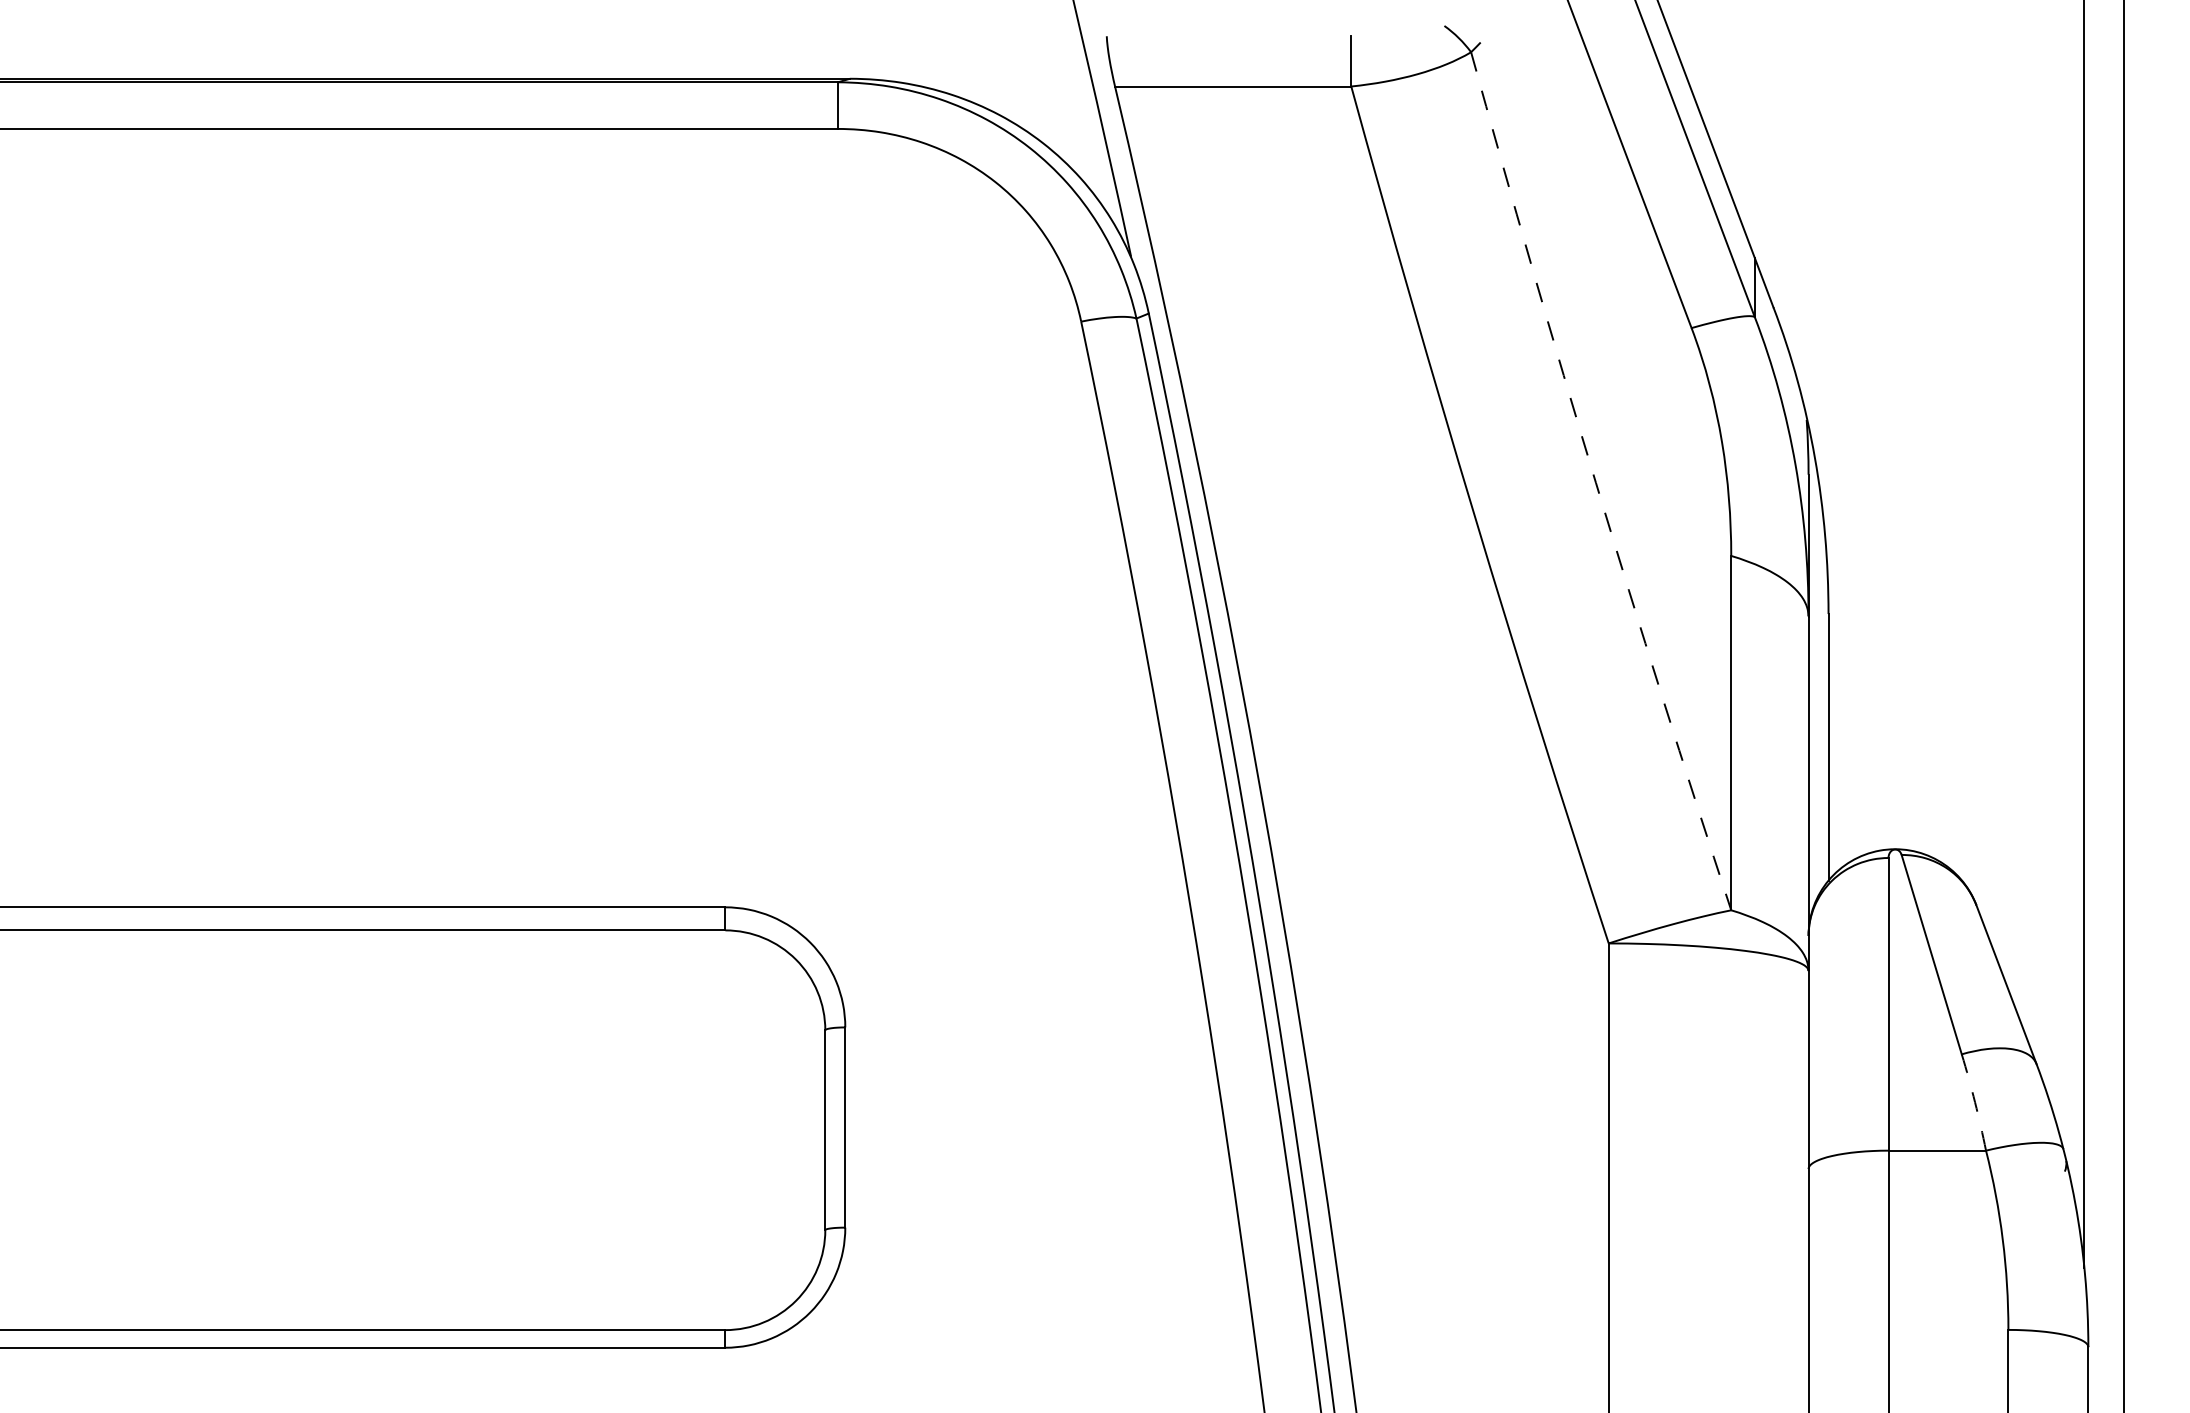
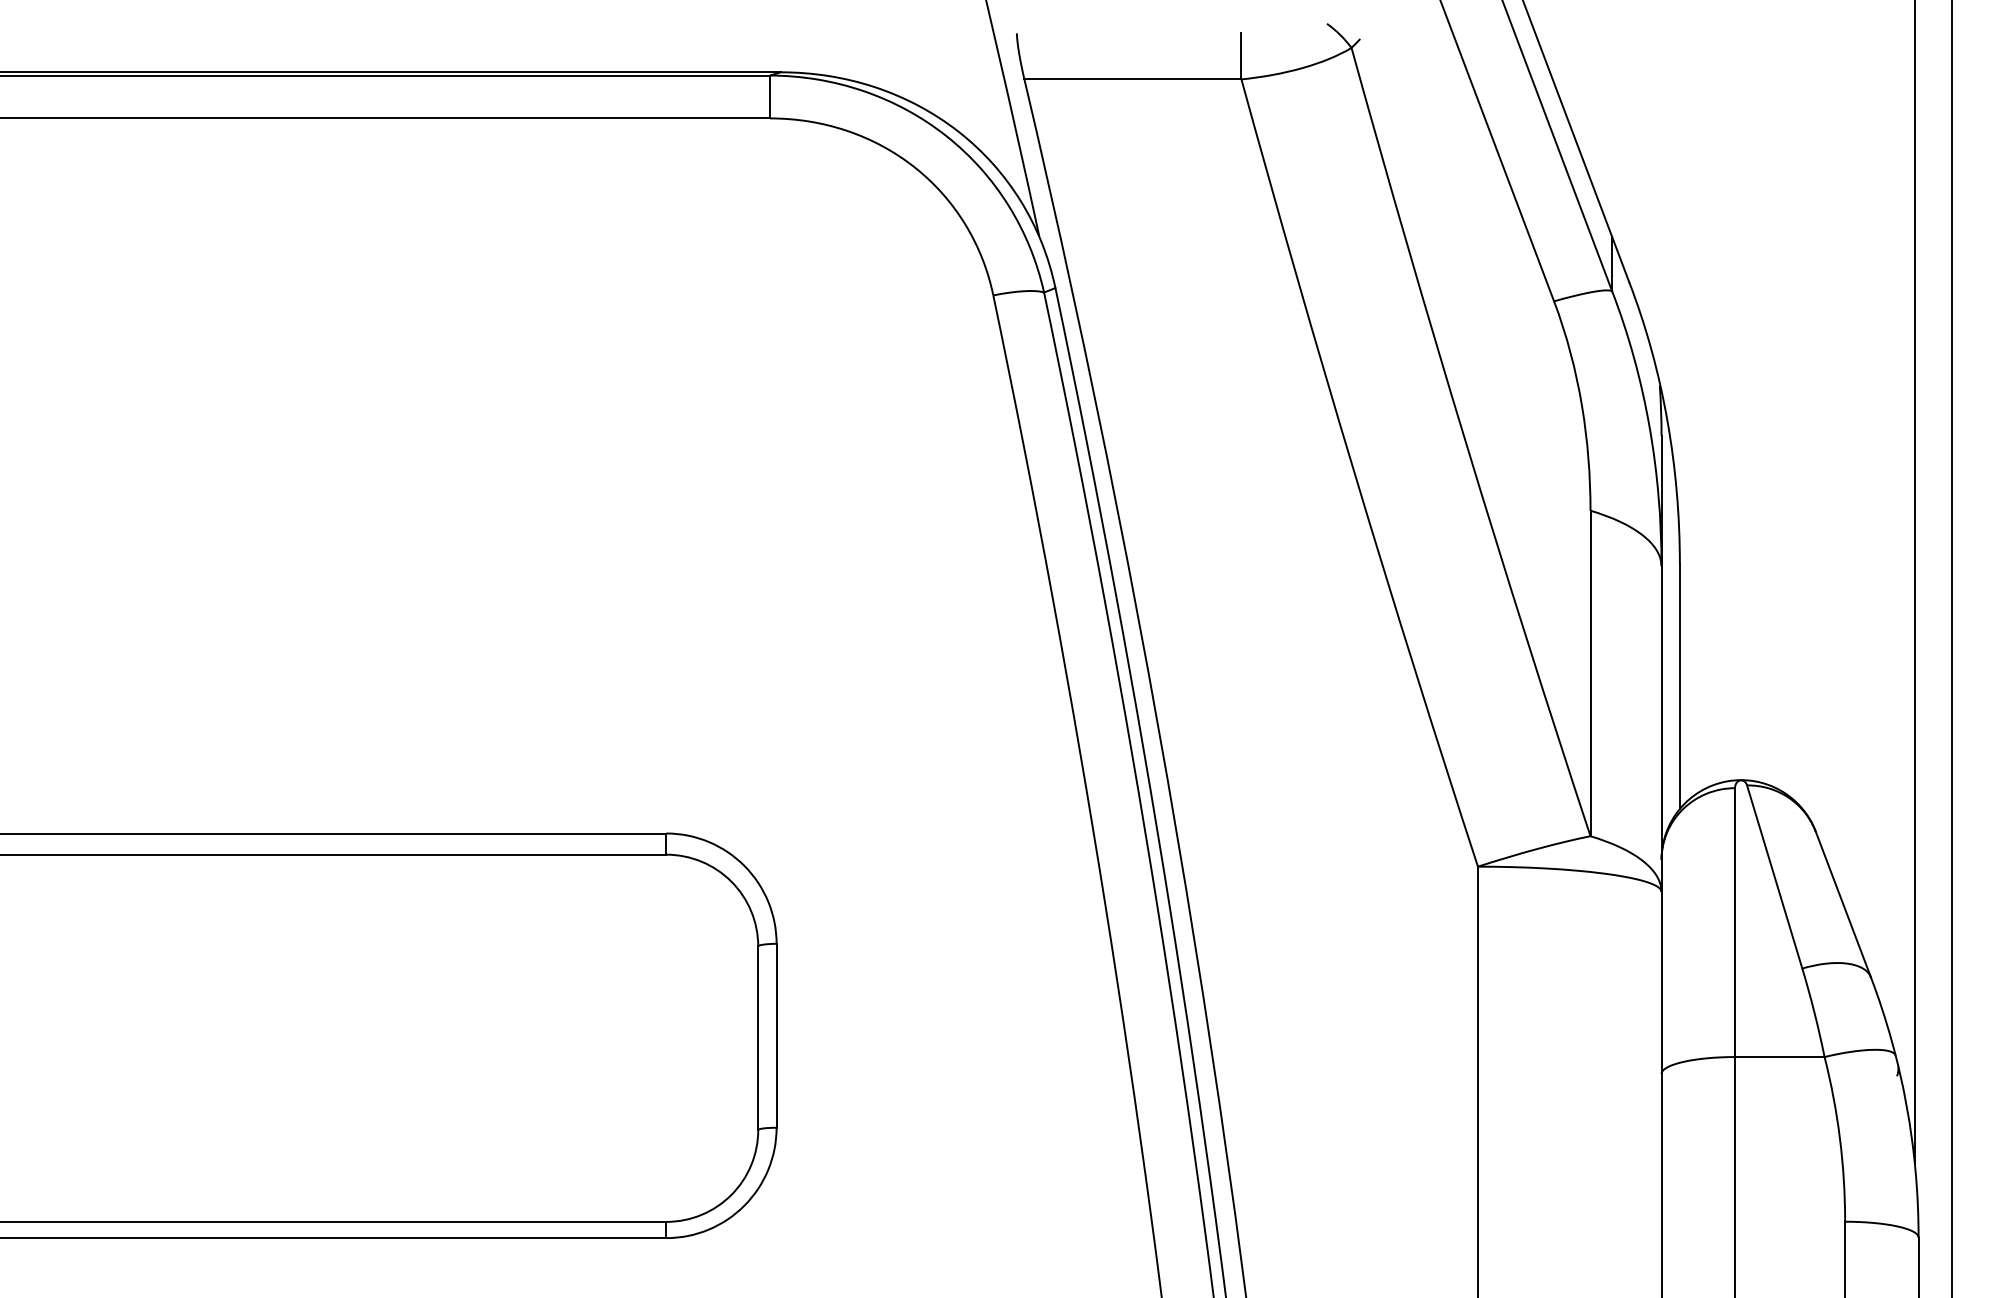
arc: (1596, 482) -> (1466, 443), dashed -> solid
arc: (1975, 1102) -> (1814, 1012), dashed -> solid

